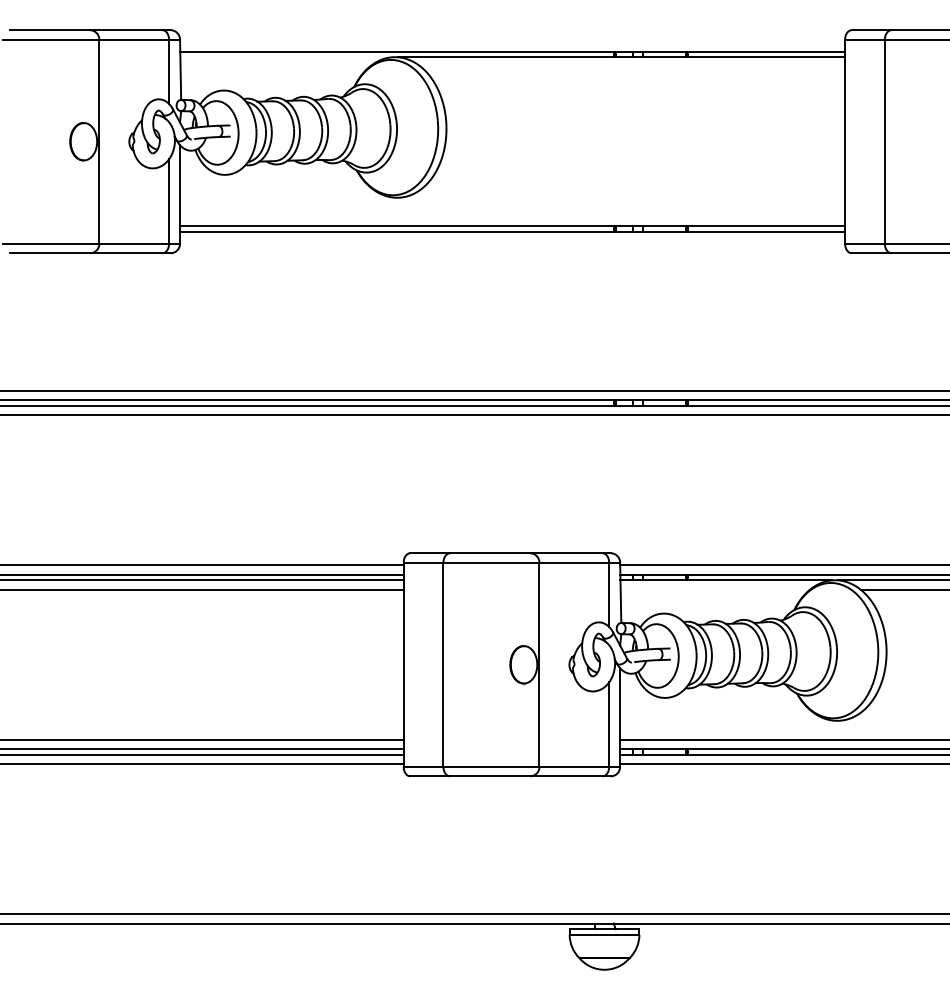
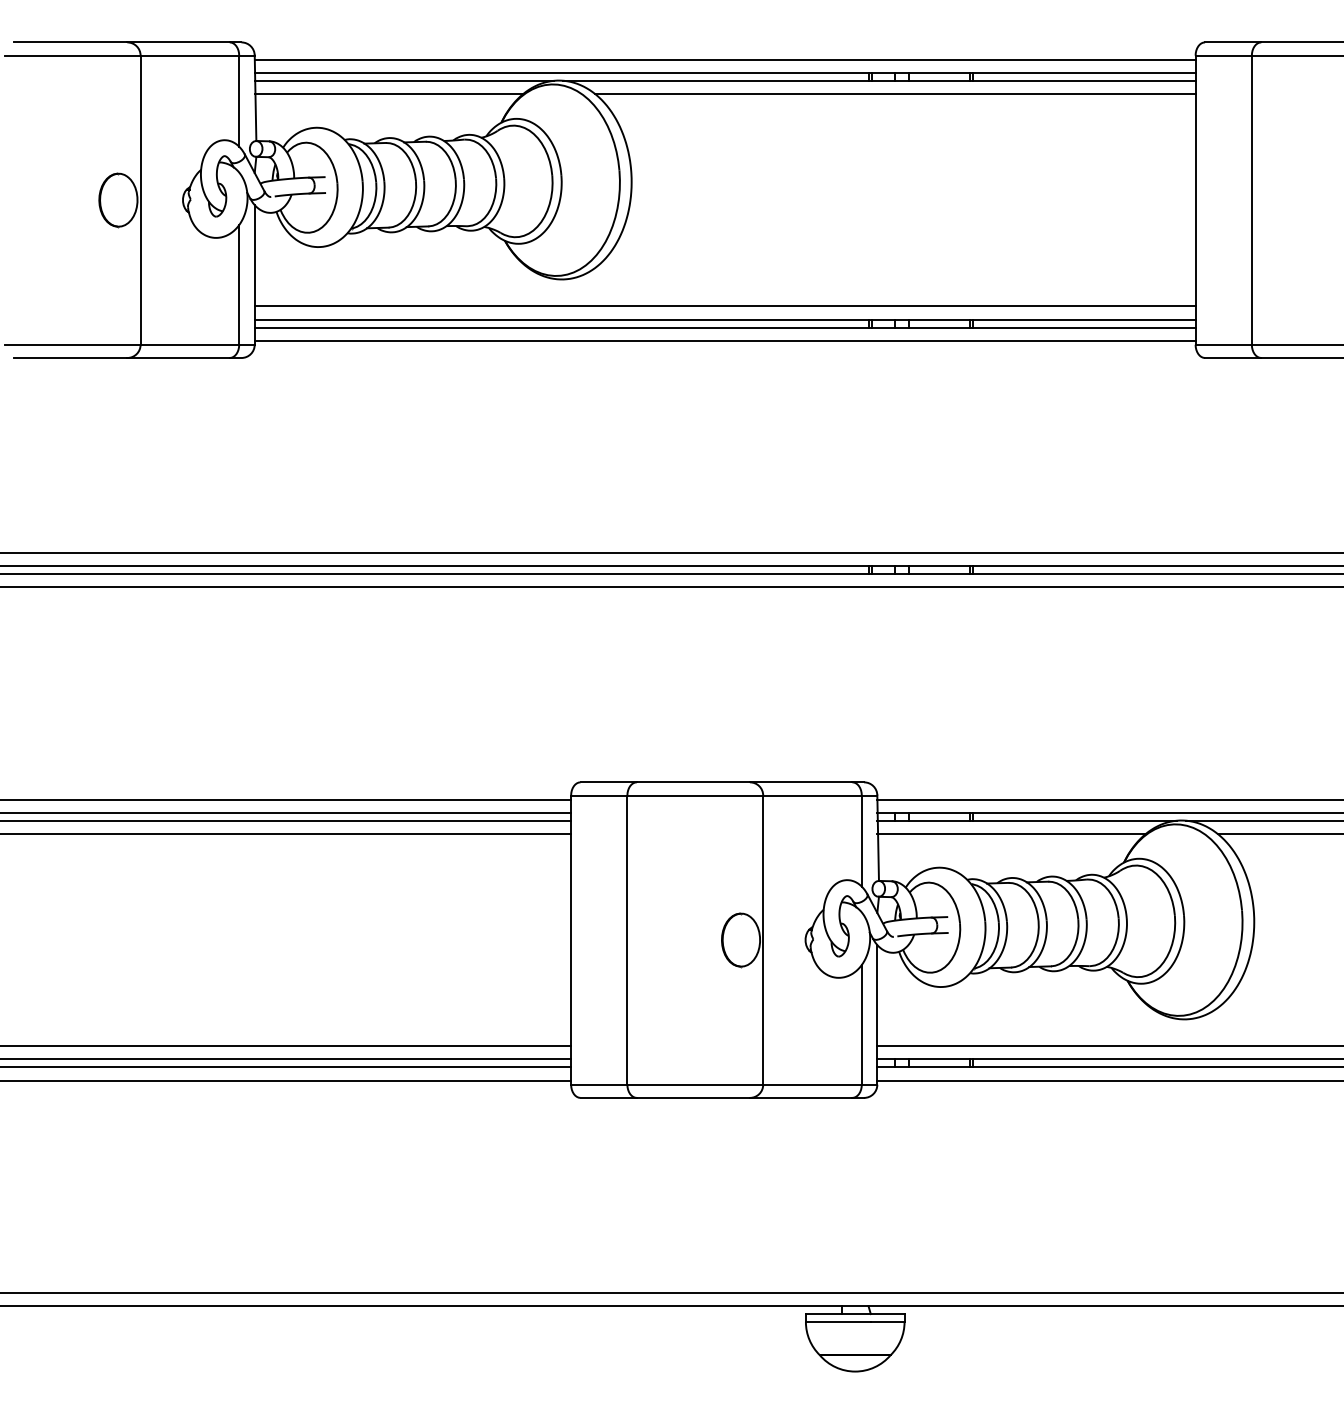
line: (512, 42) -> (724, 59), added
line: (285, 57) -> (404, 80), added
line: (274, 67) -> (388, 94), added
line: (632, 67) -> (895, 94), added
line: (512, 216) -> (724, 306), added
line: (512, 240) -> (724, 340), added
line: (714, 590) -> (1011, 834), added

